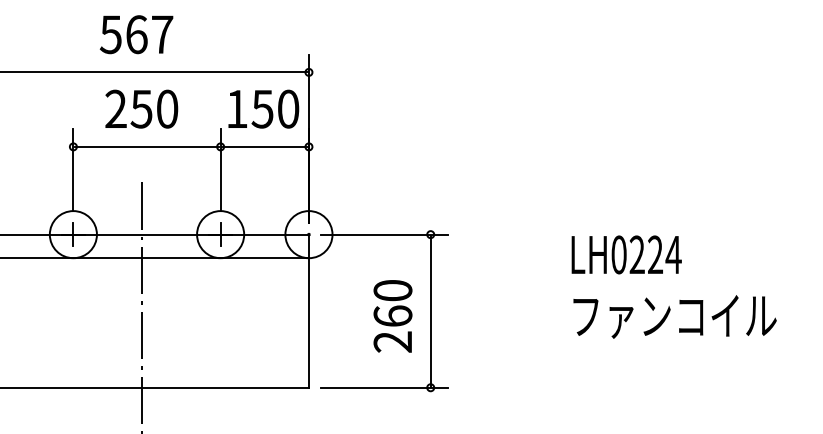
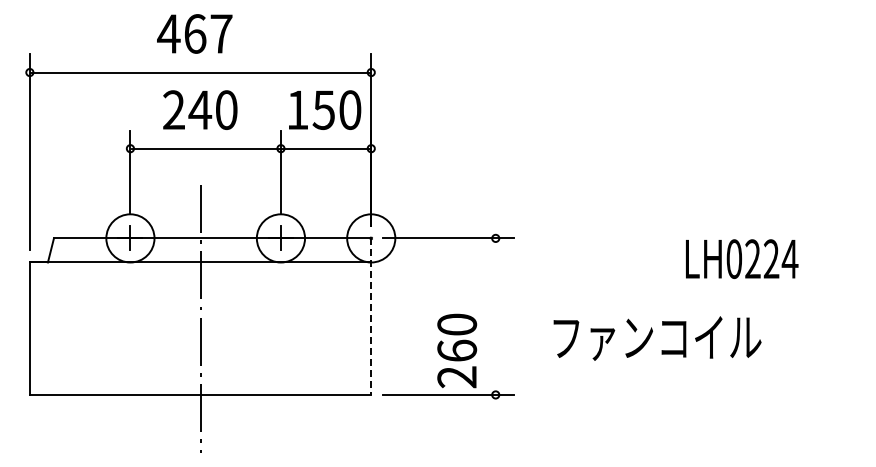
text: (110, 34) -> (168, 33), 567 -> 467
text: (141, 108) -> (200, 109), 250 -> 240
text: (627, 254) -> (742, 258), moved
line: (430, 311) -> (495, 316), removed
line: (309, 312) -> (371, 317), solid -> dashed
text: (393, 315) -> (457, 350), moved
text: (675, 316) -> (657, 338), moved

